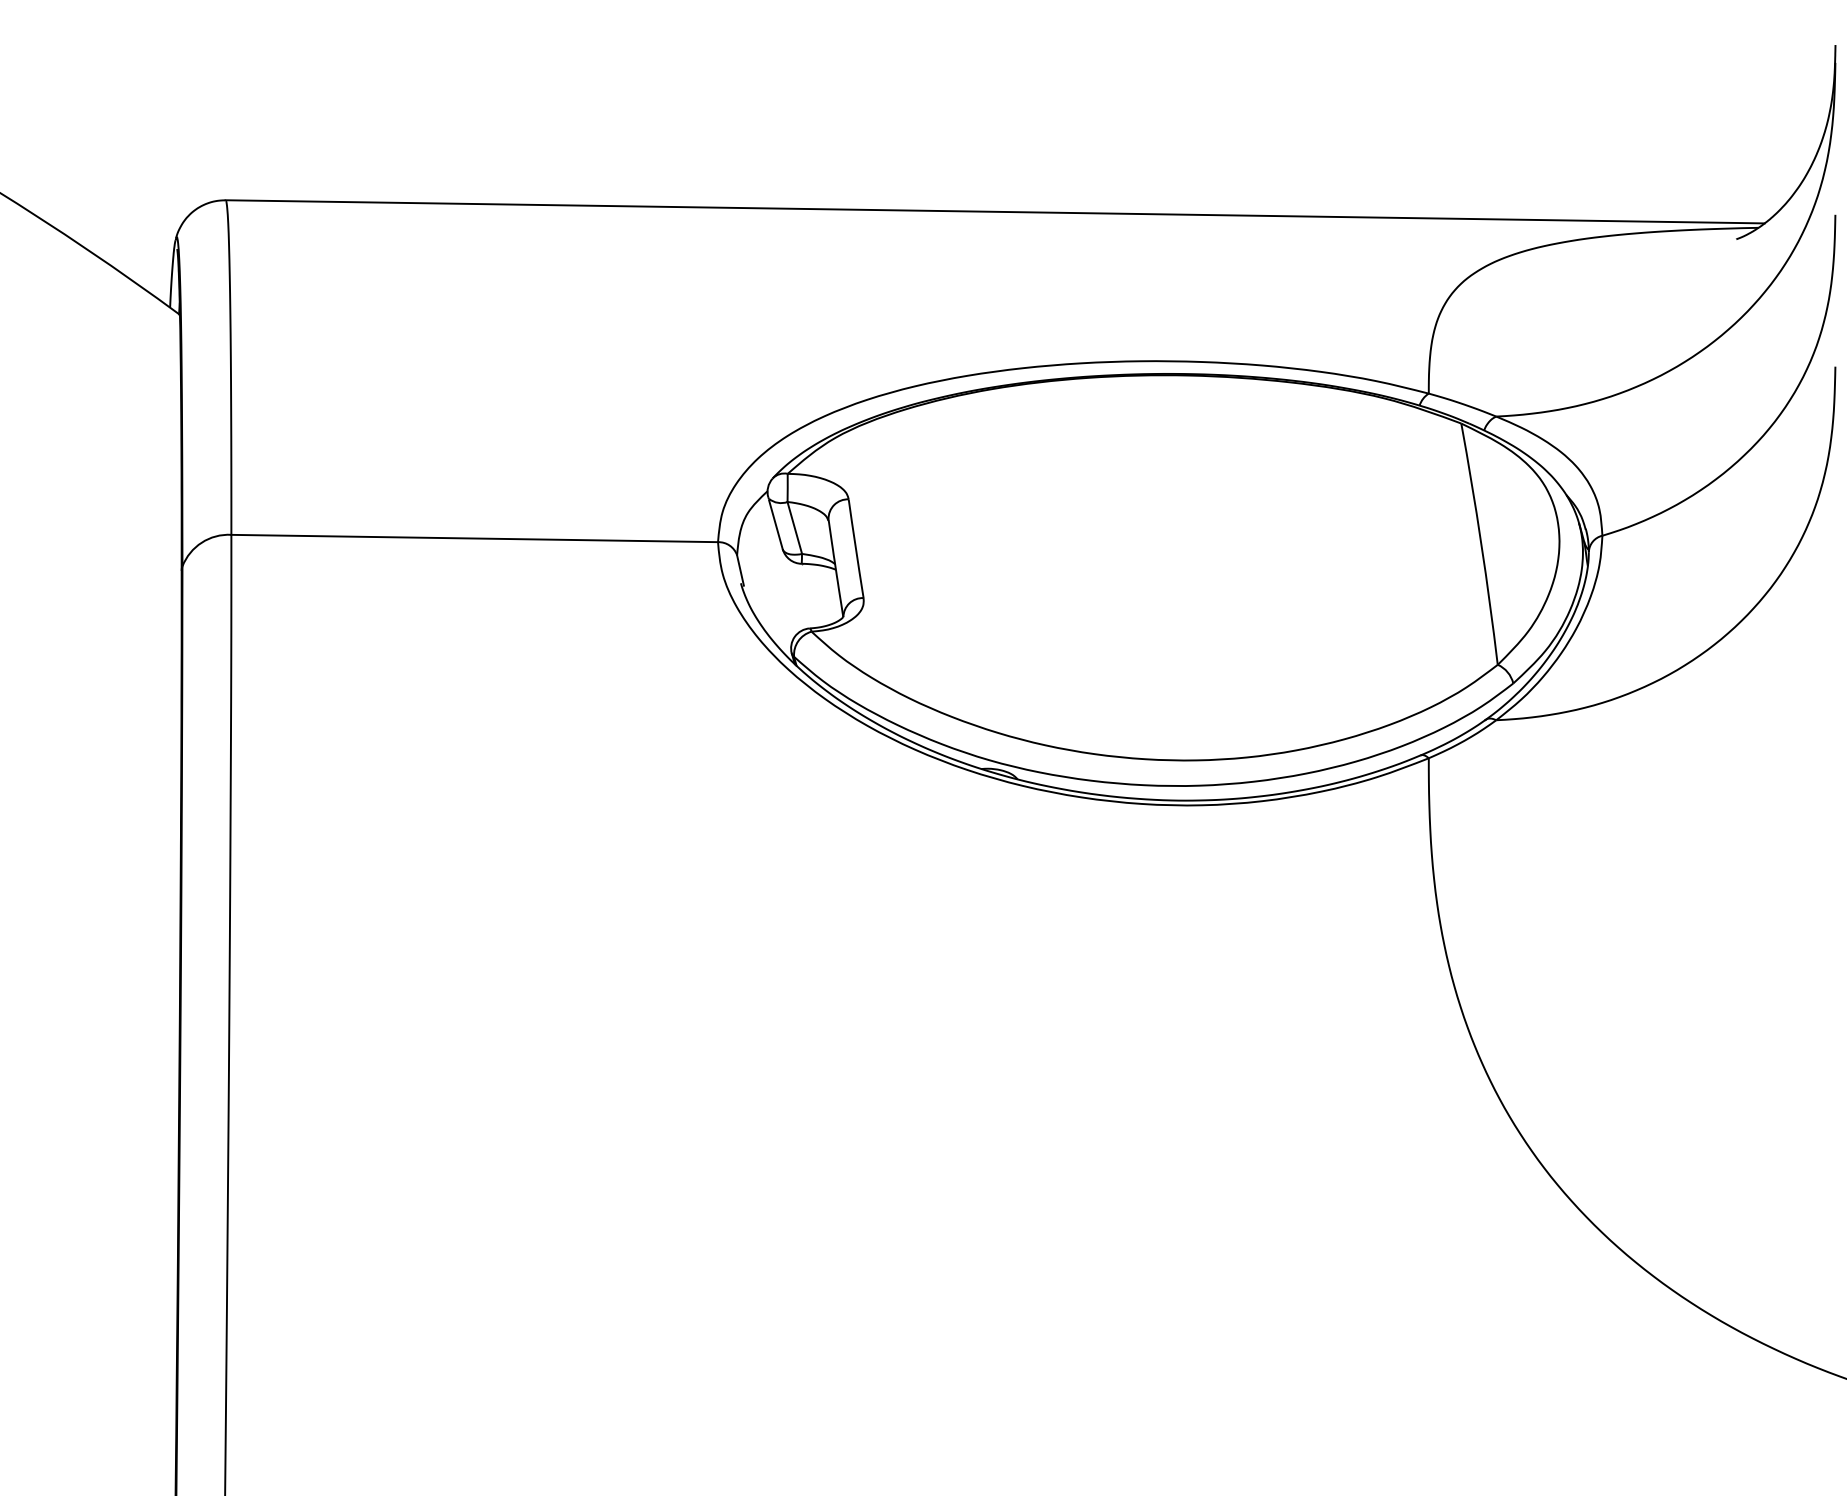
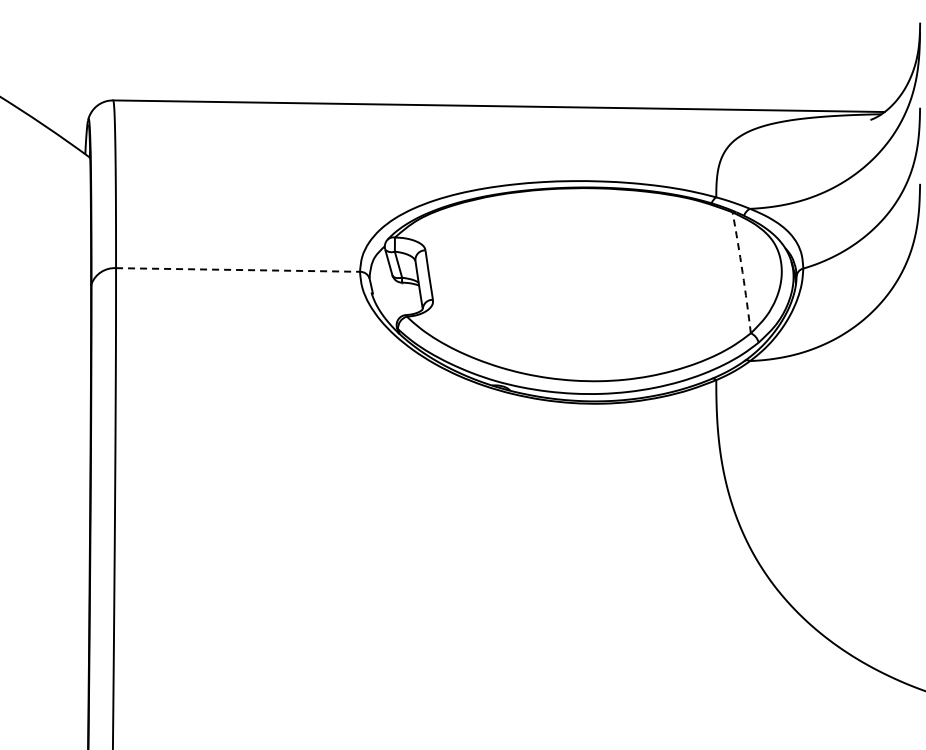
line: (475, 537) -> (238, 269), solid -> dashed
arc: (1481, 543) -> (742, 272), solid -> dashed

